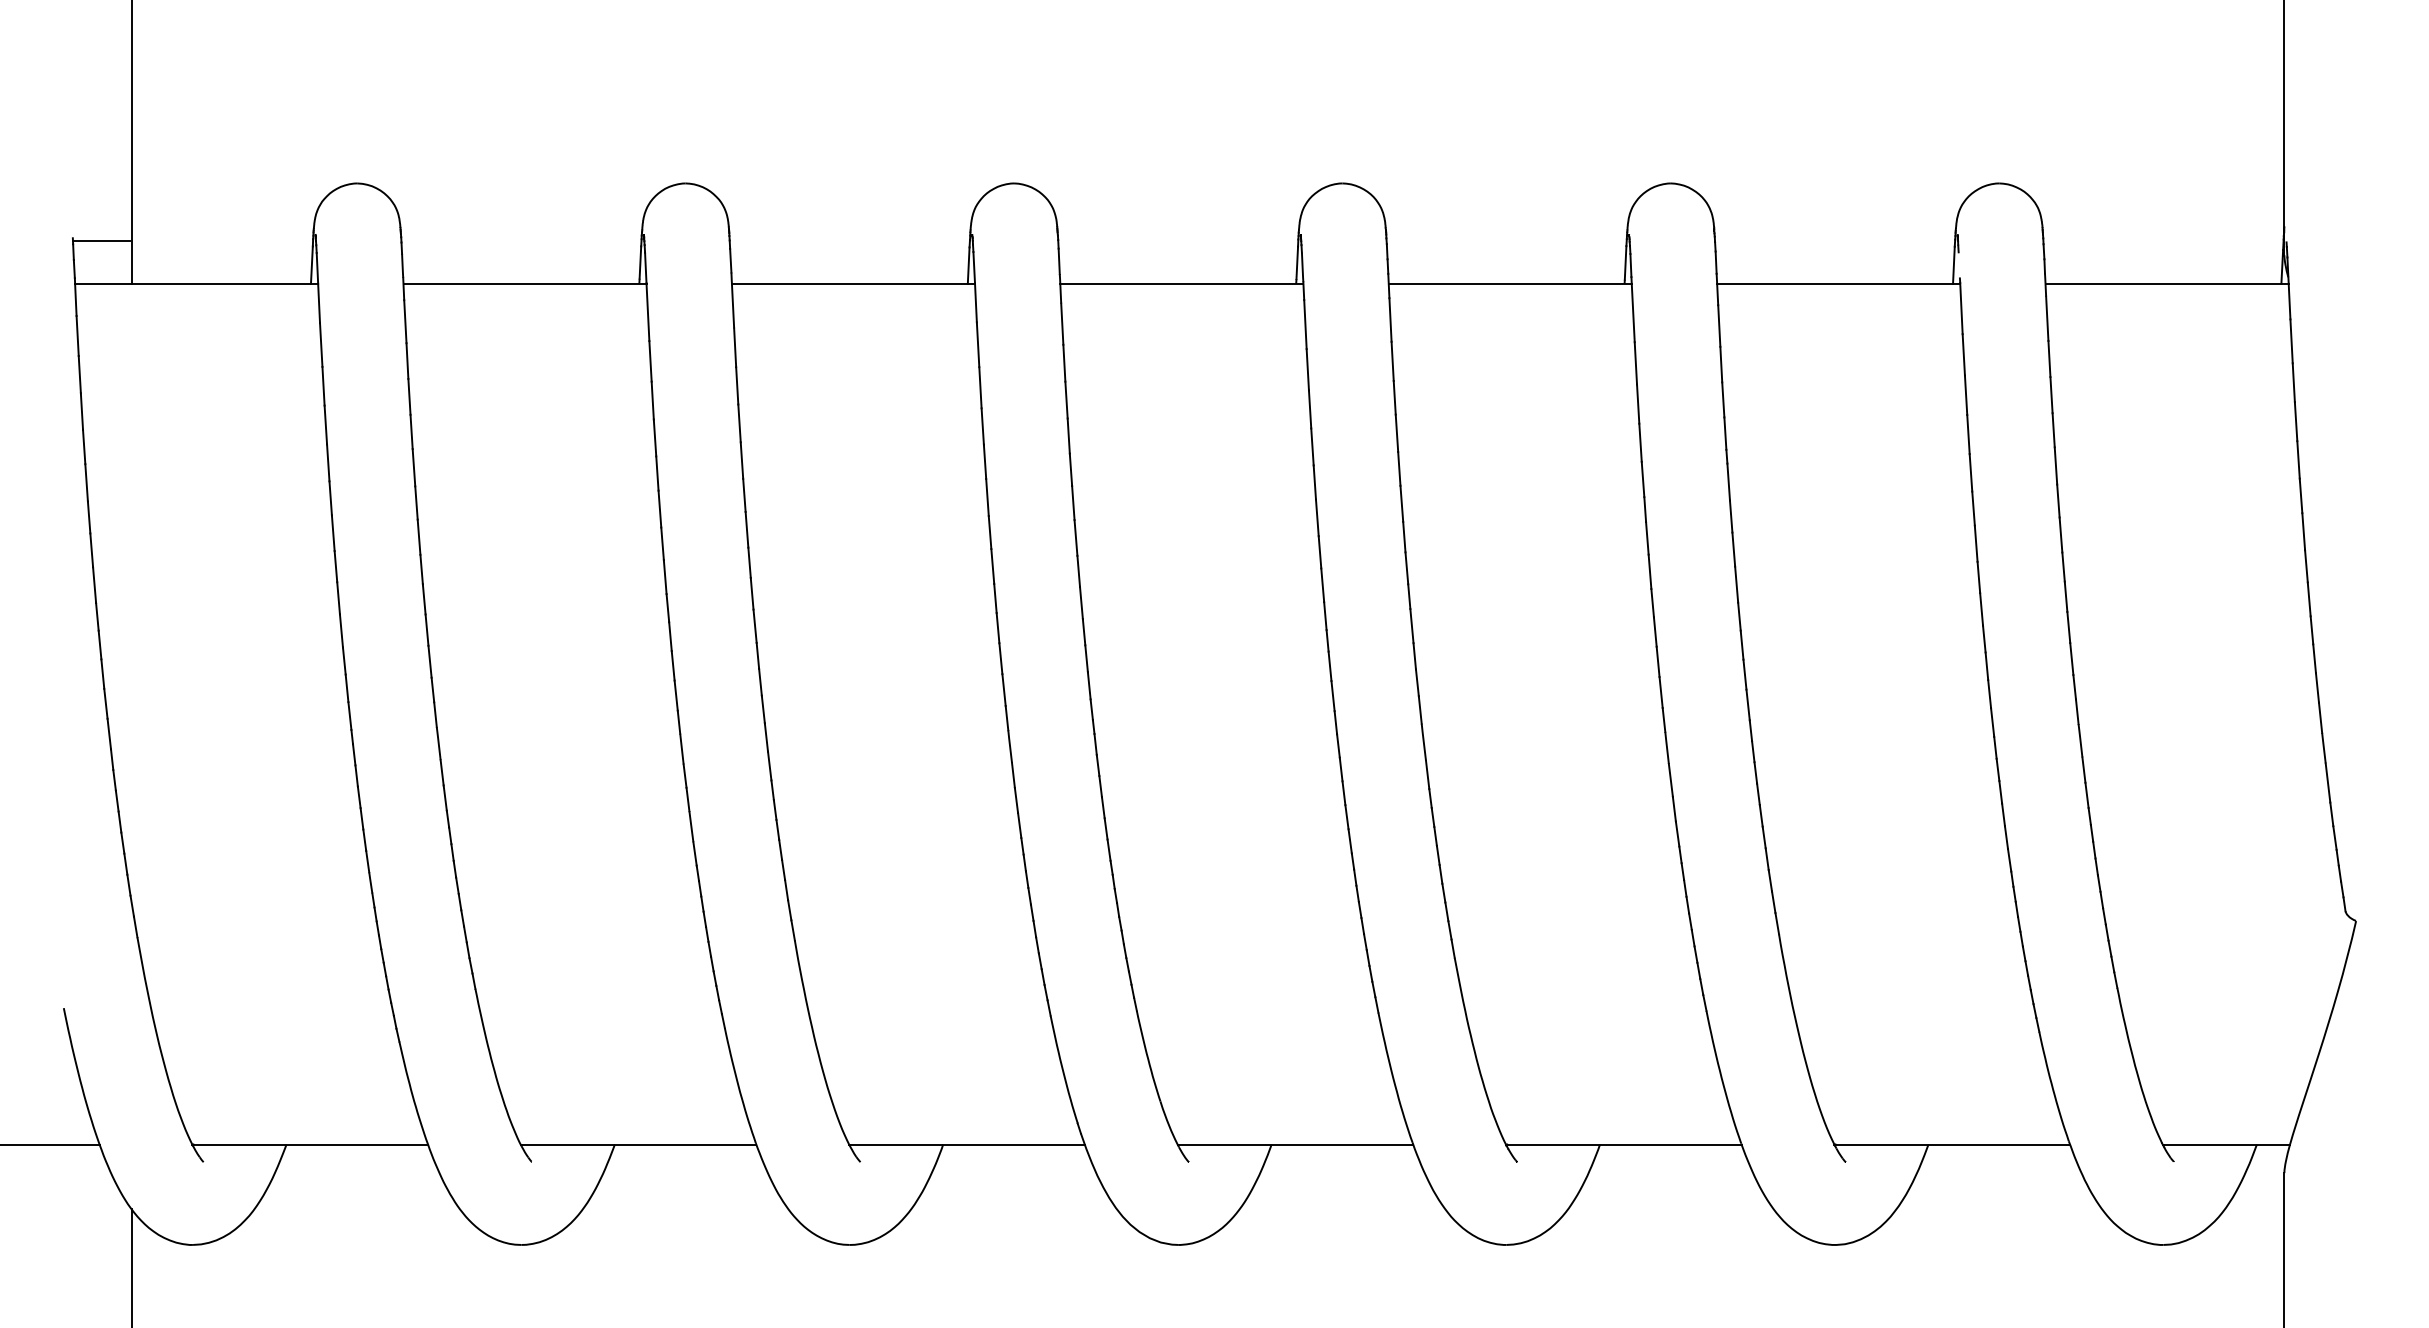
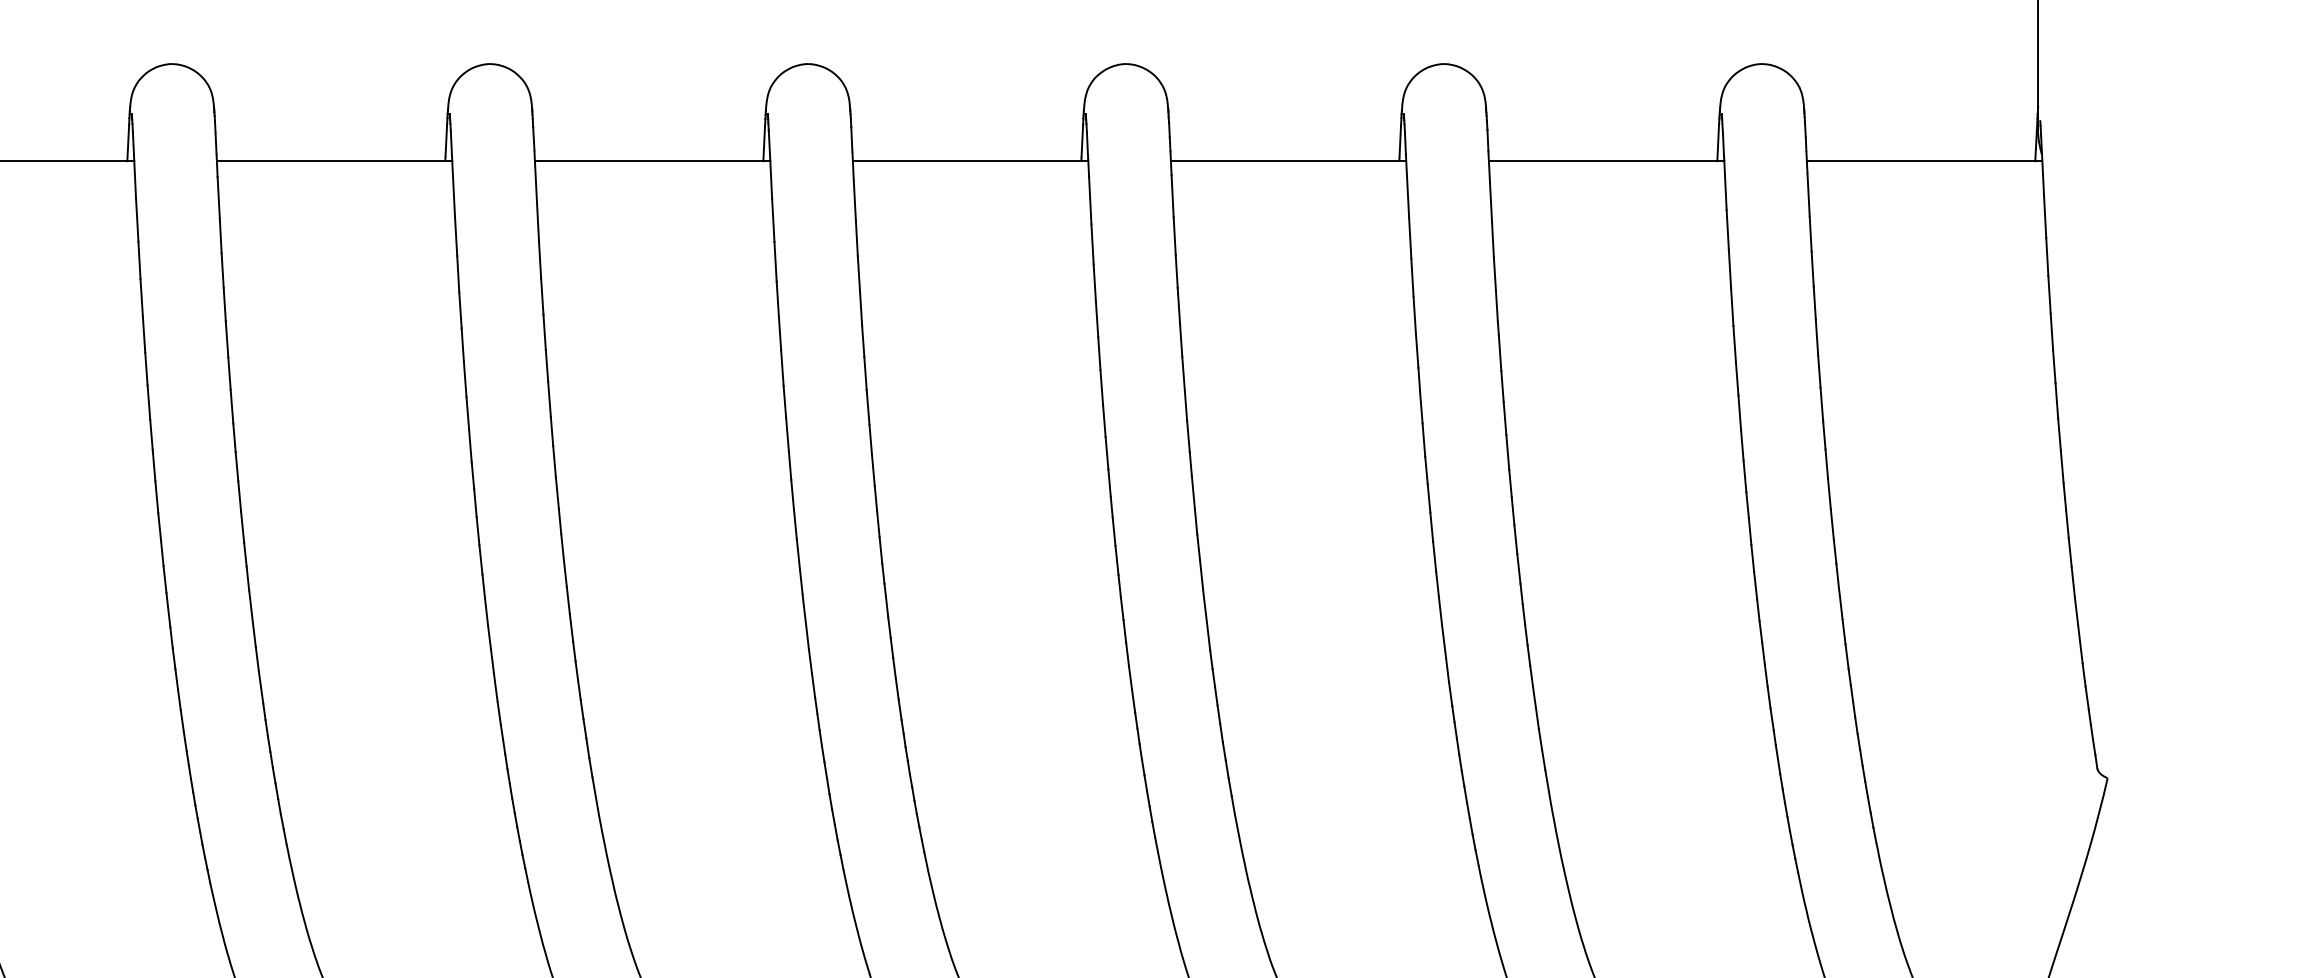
line: (1958, 265) -> (1722, 143), added

